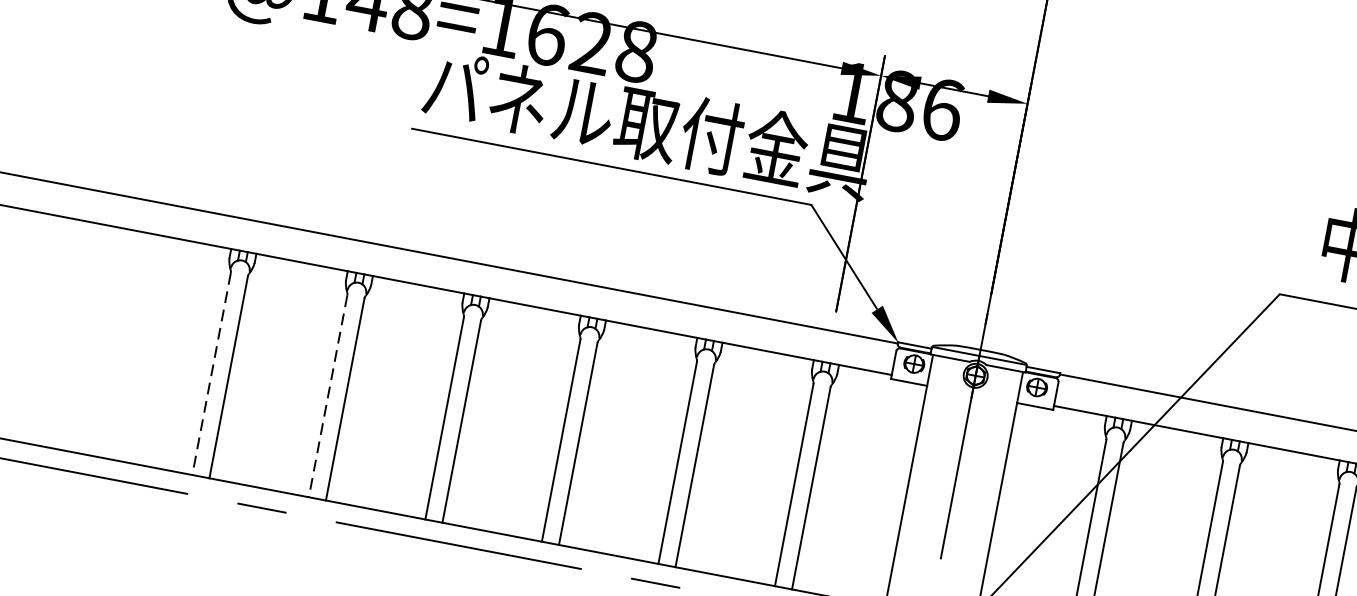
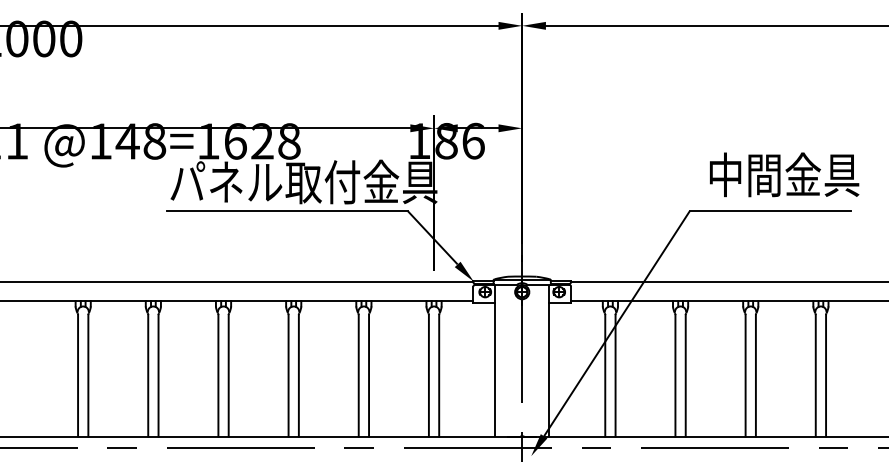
line: (212, 373) -> (78, 375), dashed -> solid
line: (328, 395) -> (148, 375), dashed -> solid

